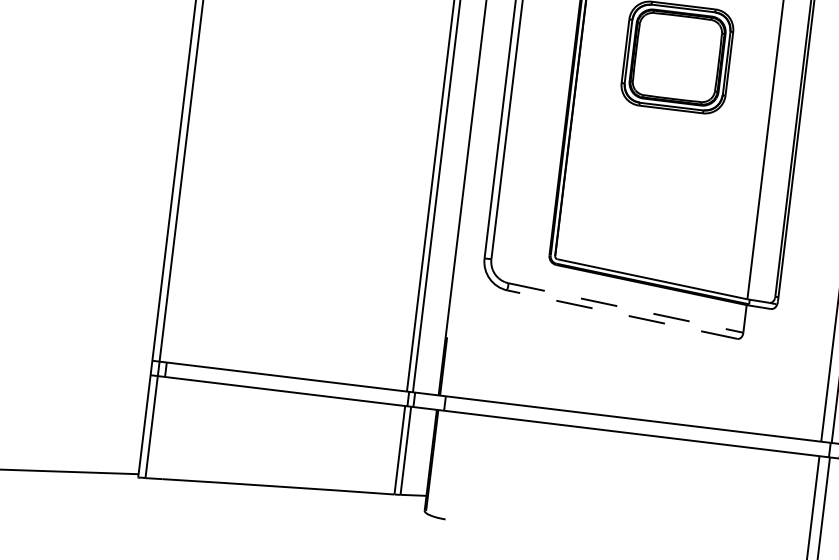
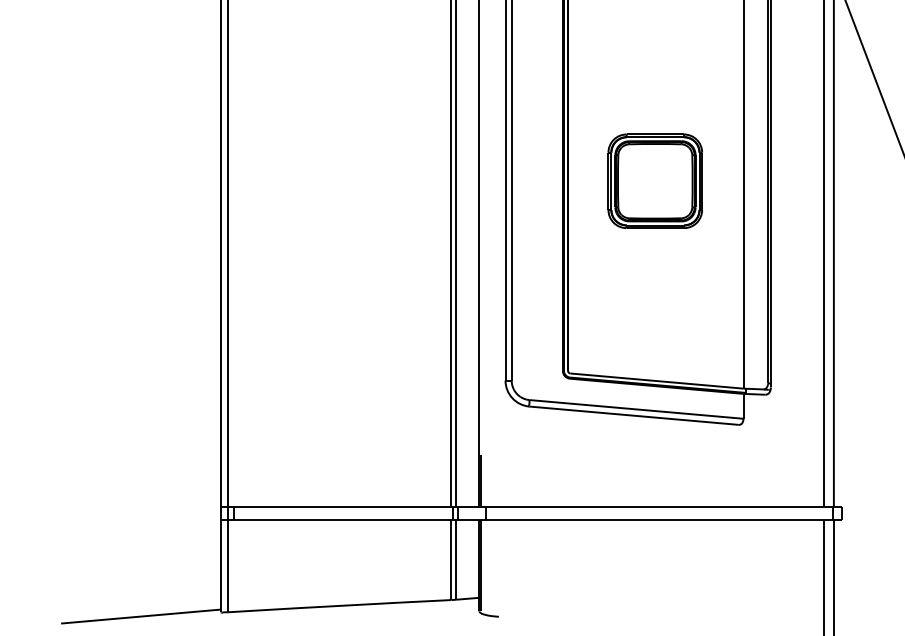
line: (627, 308) -> (637, 409), dashed -> solid
line: (621, 314) -> (633, 415), dashed -> solid

